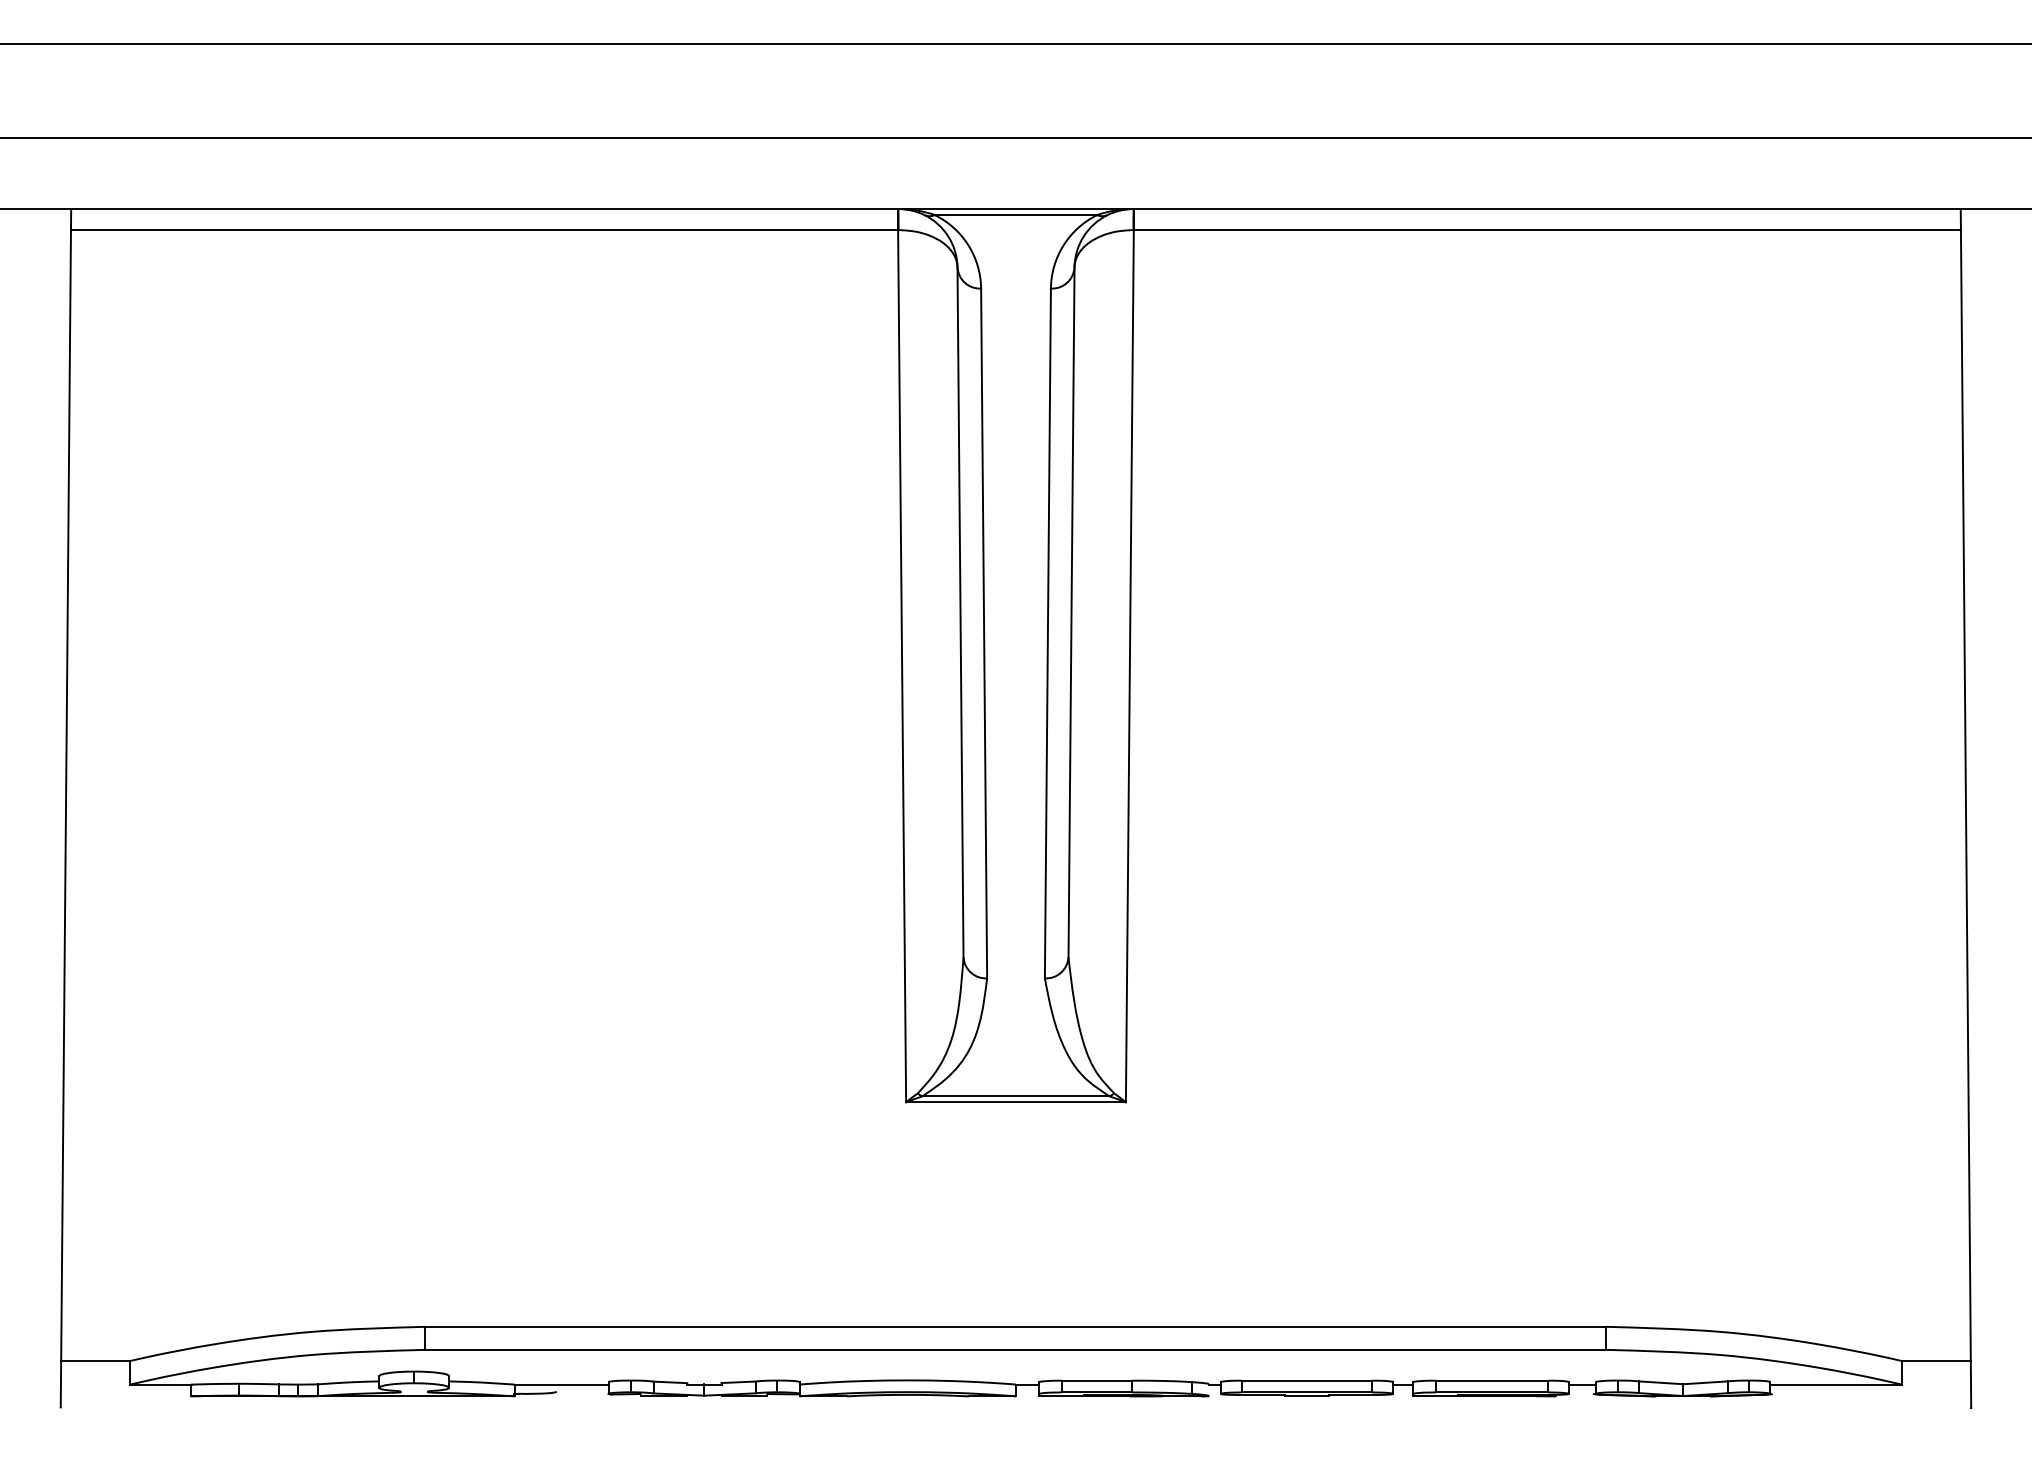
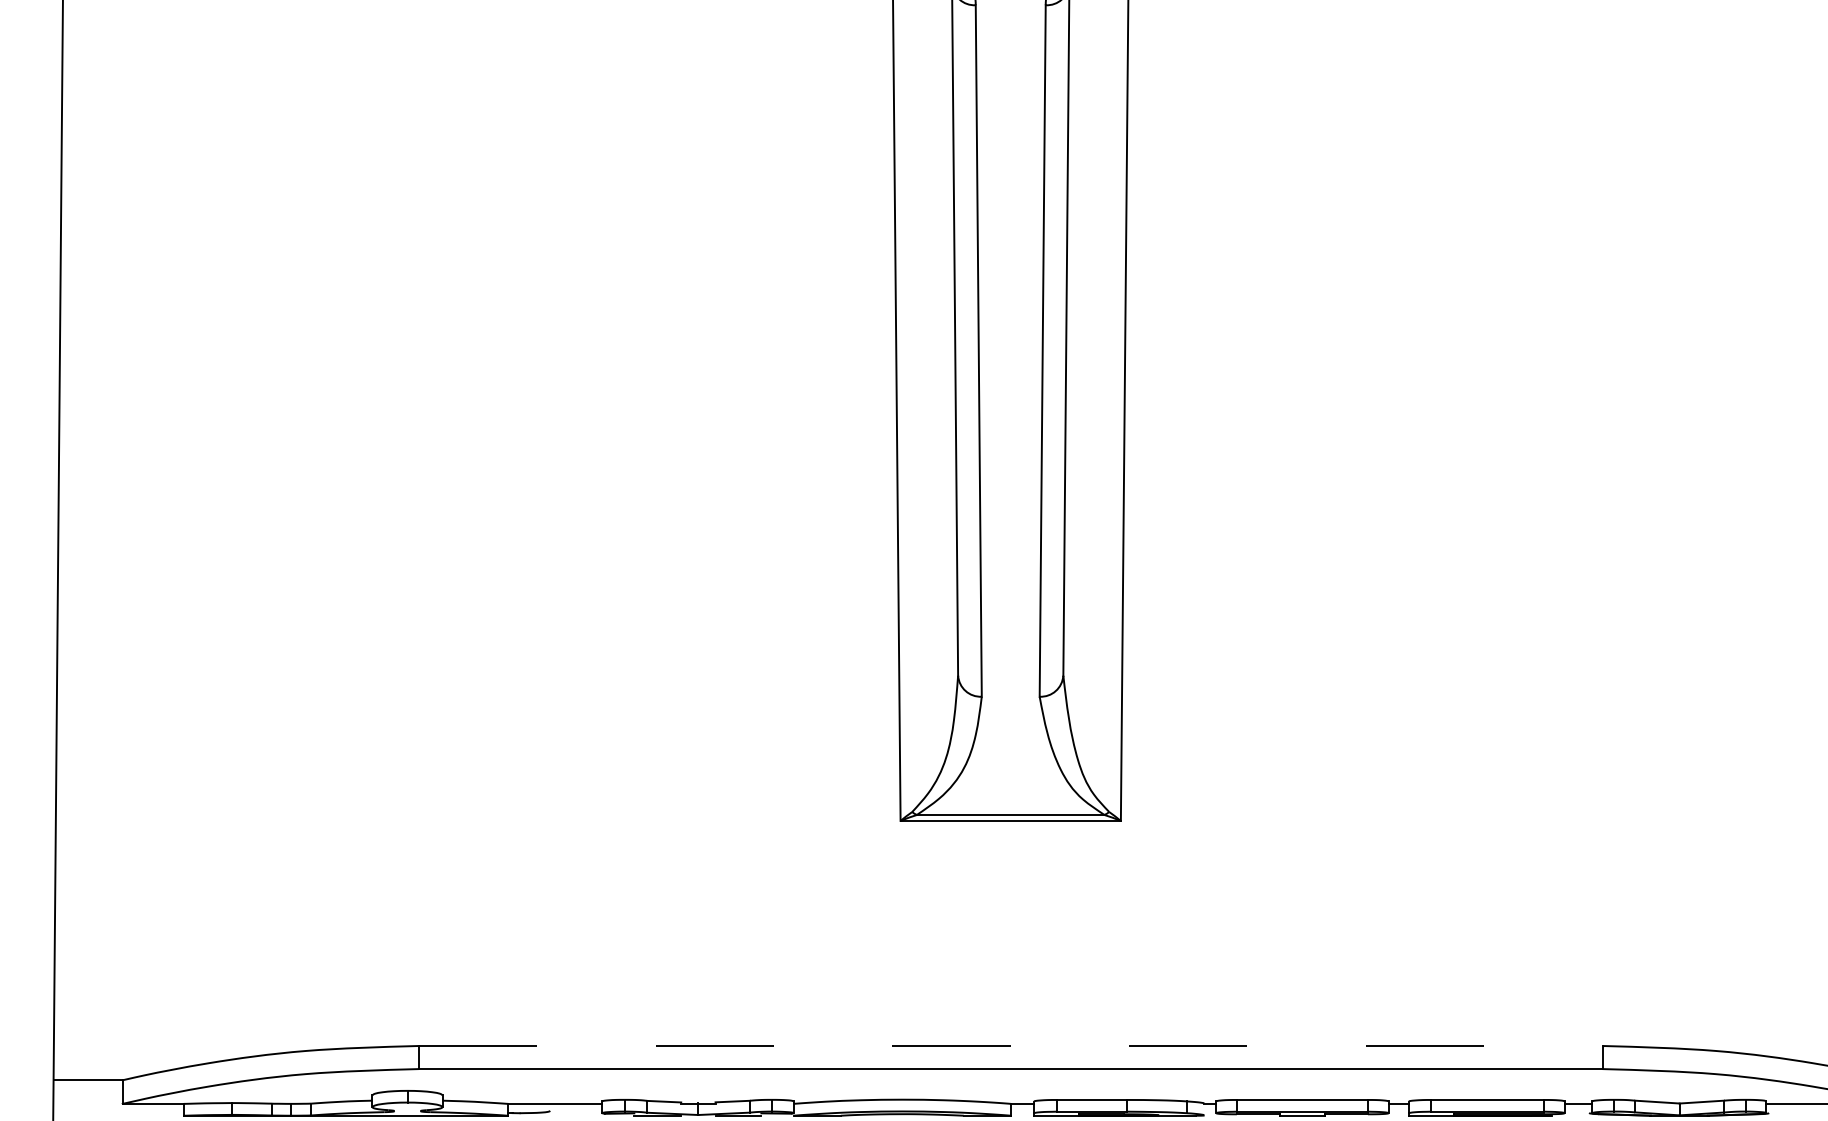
line: (1016, 1326) -> (1011, 1045), solid -> dashed

